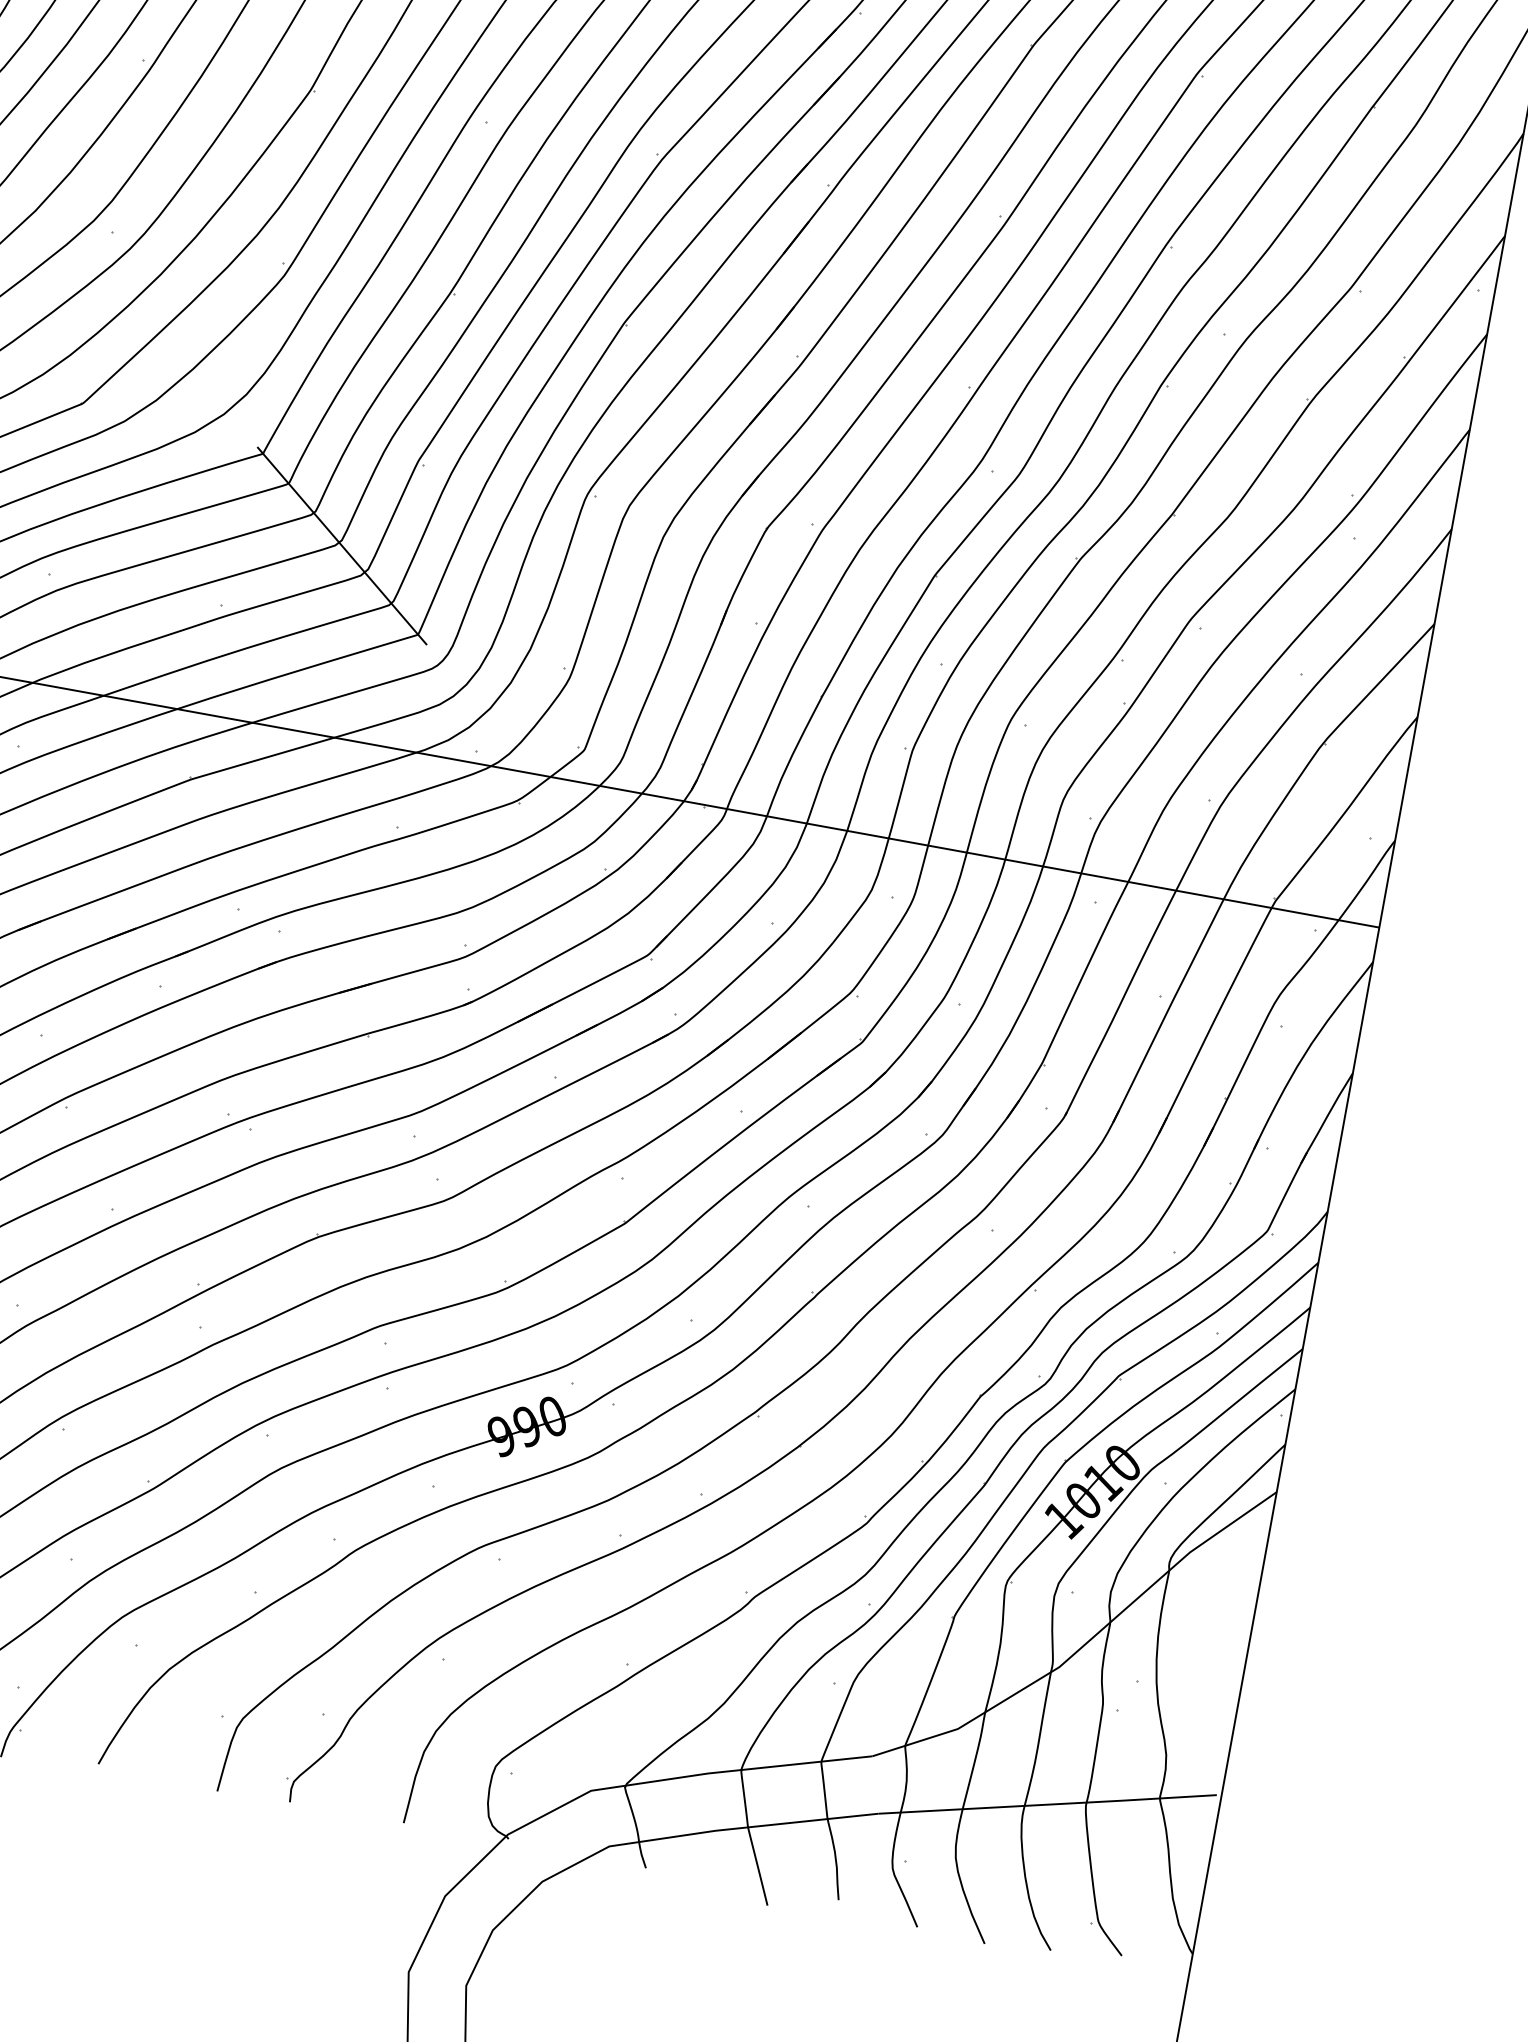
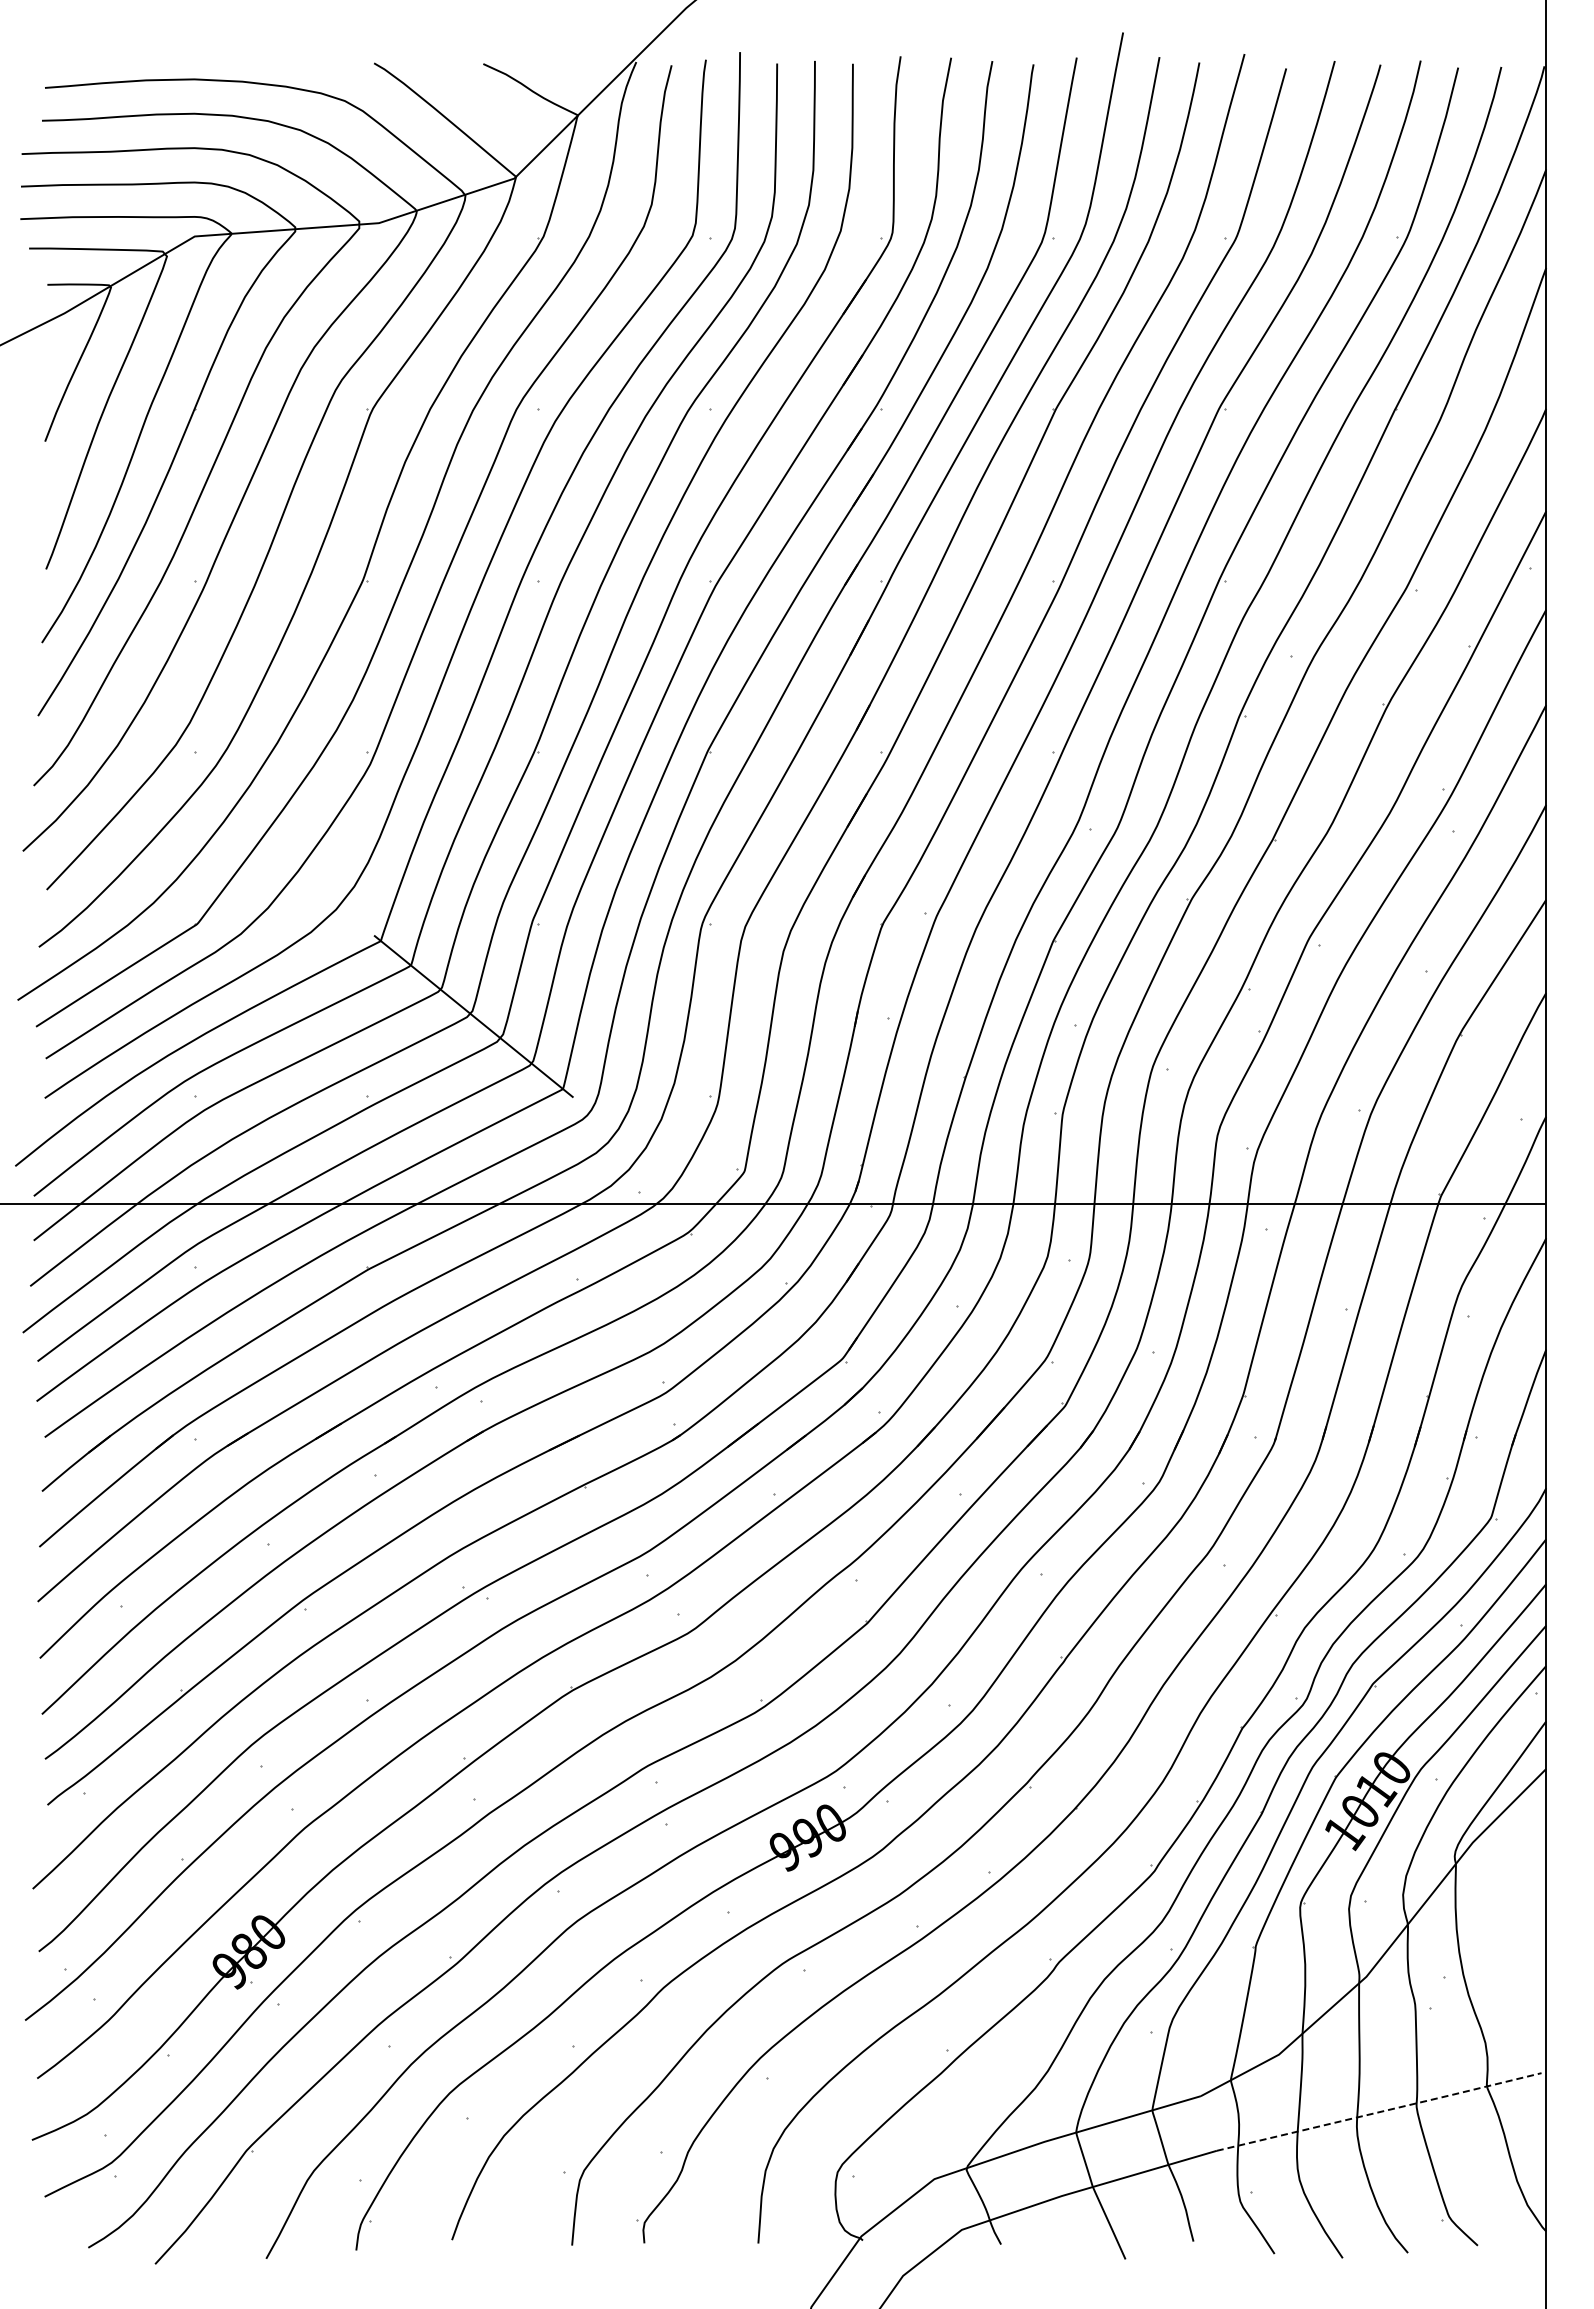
line: (1048, 1805) -> (1380, 2112), solid -> dashed

